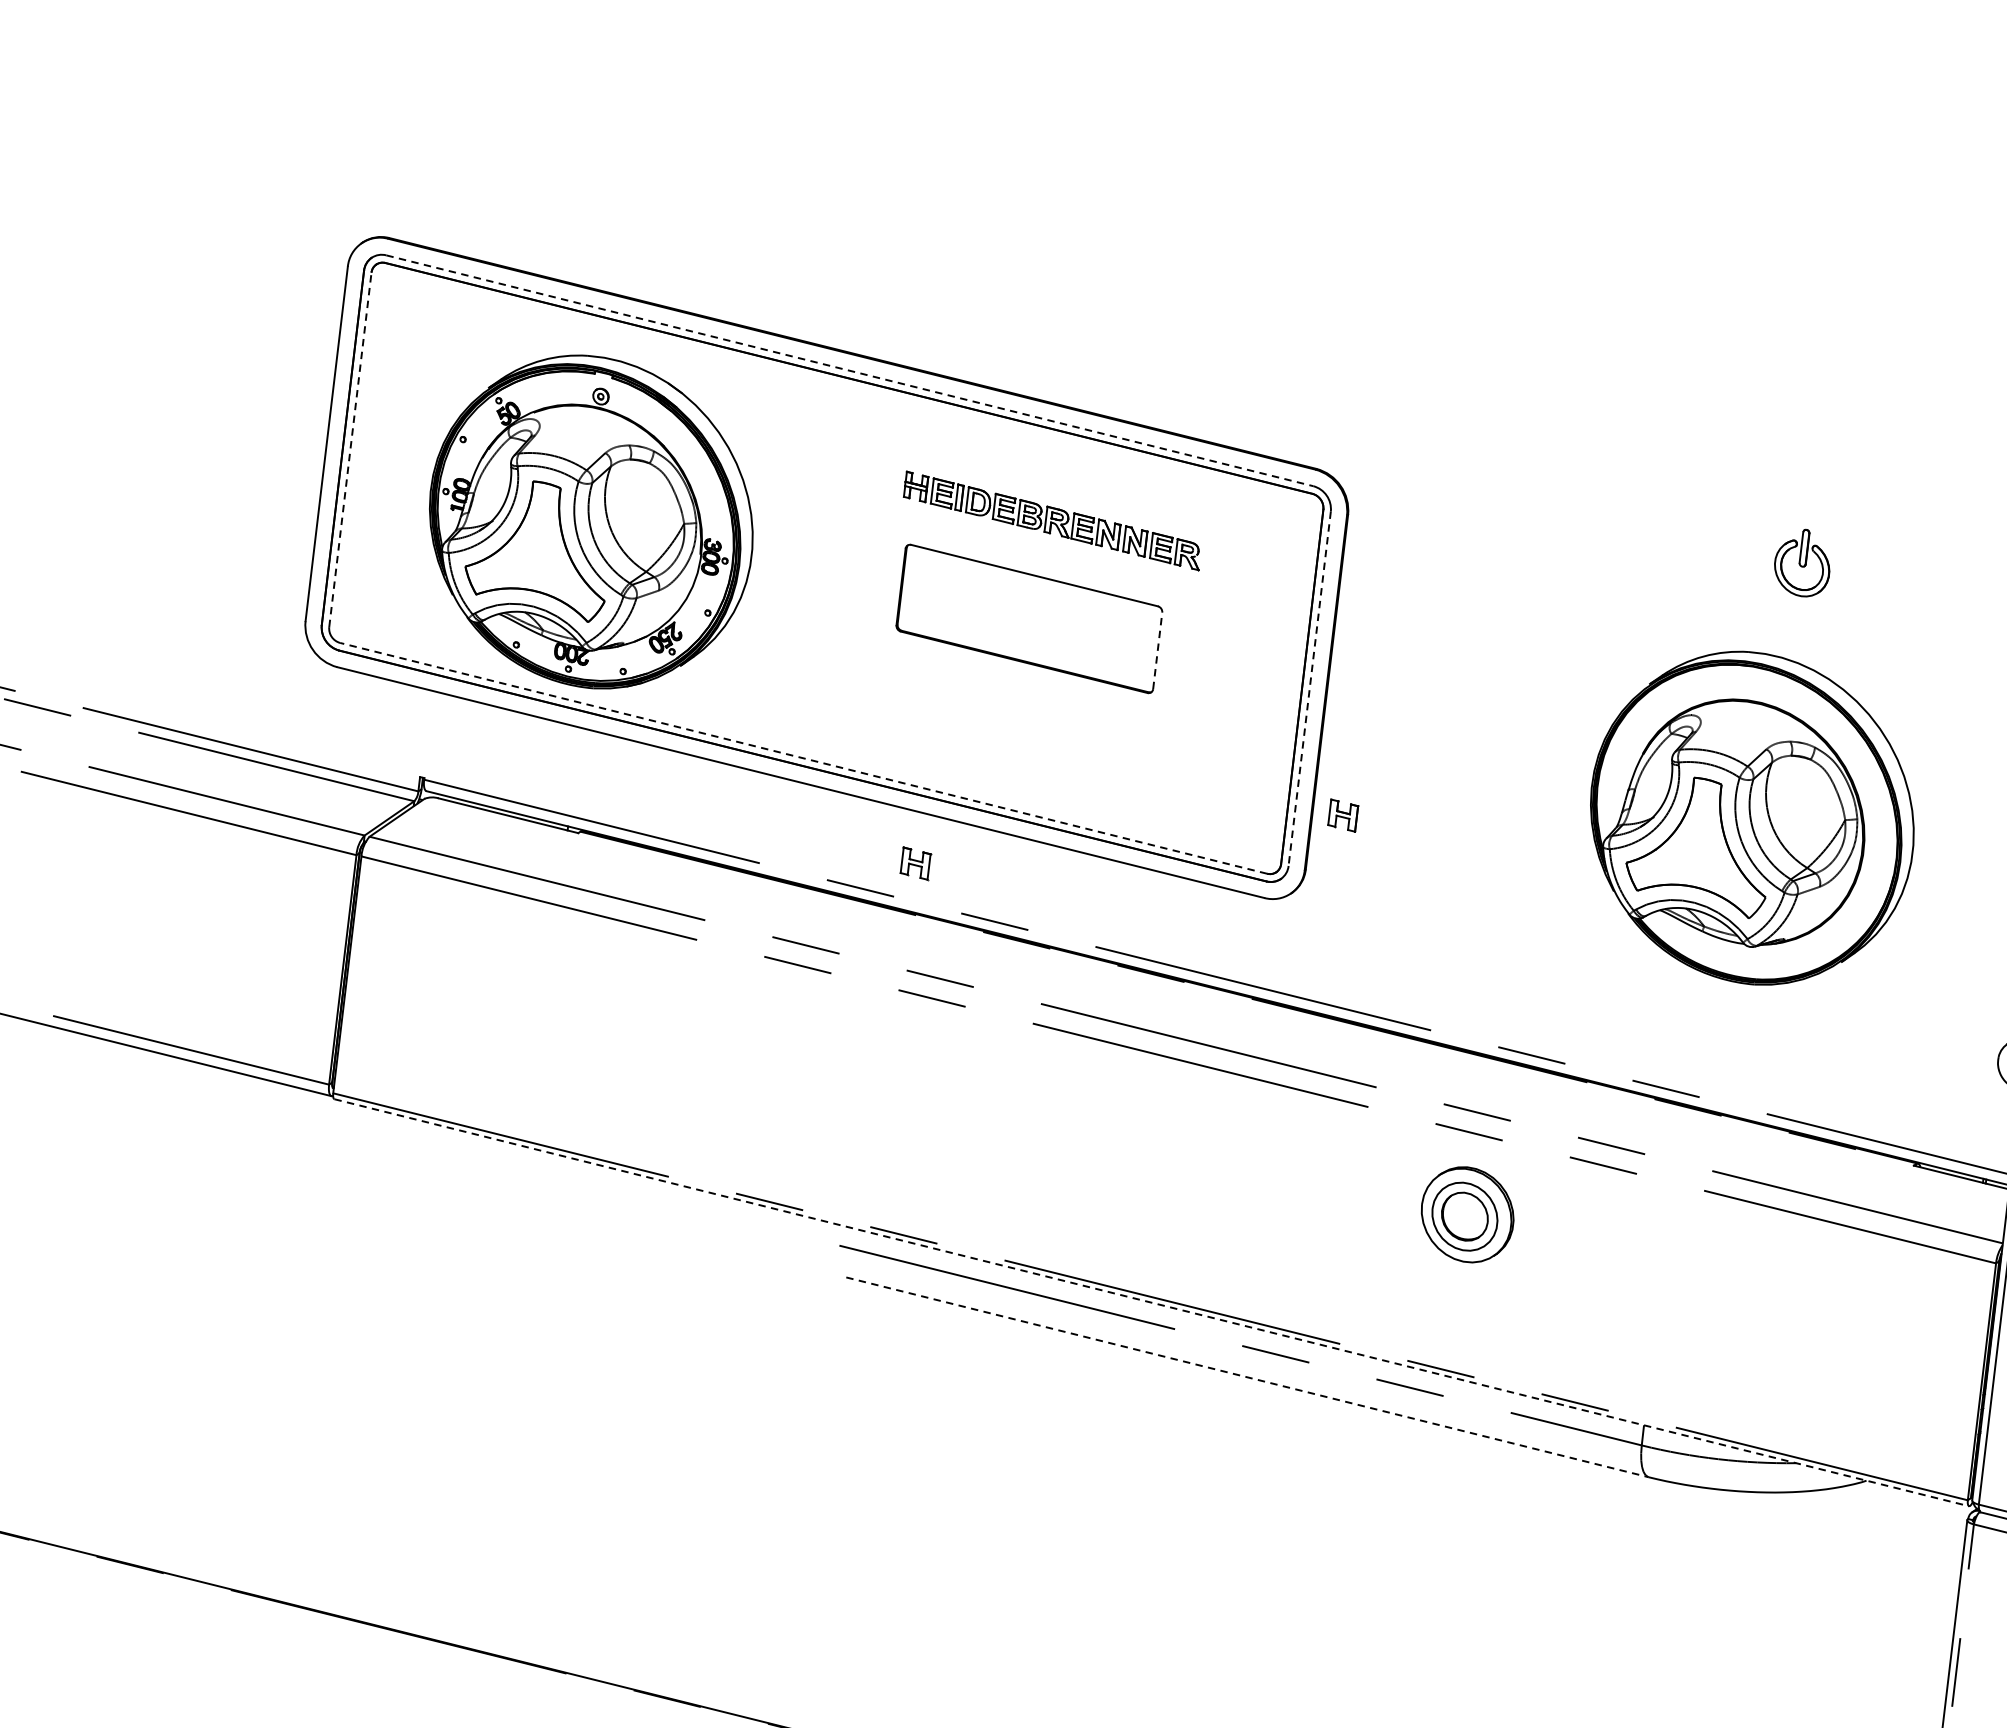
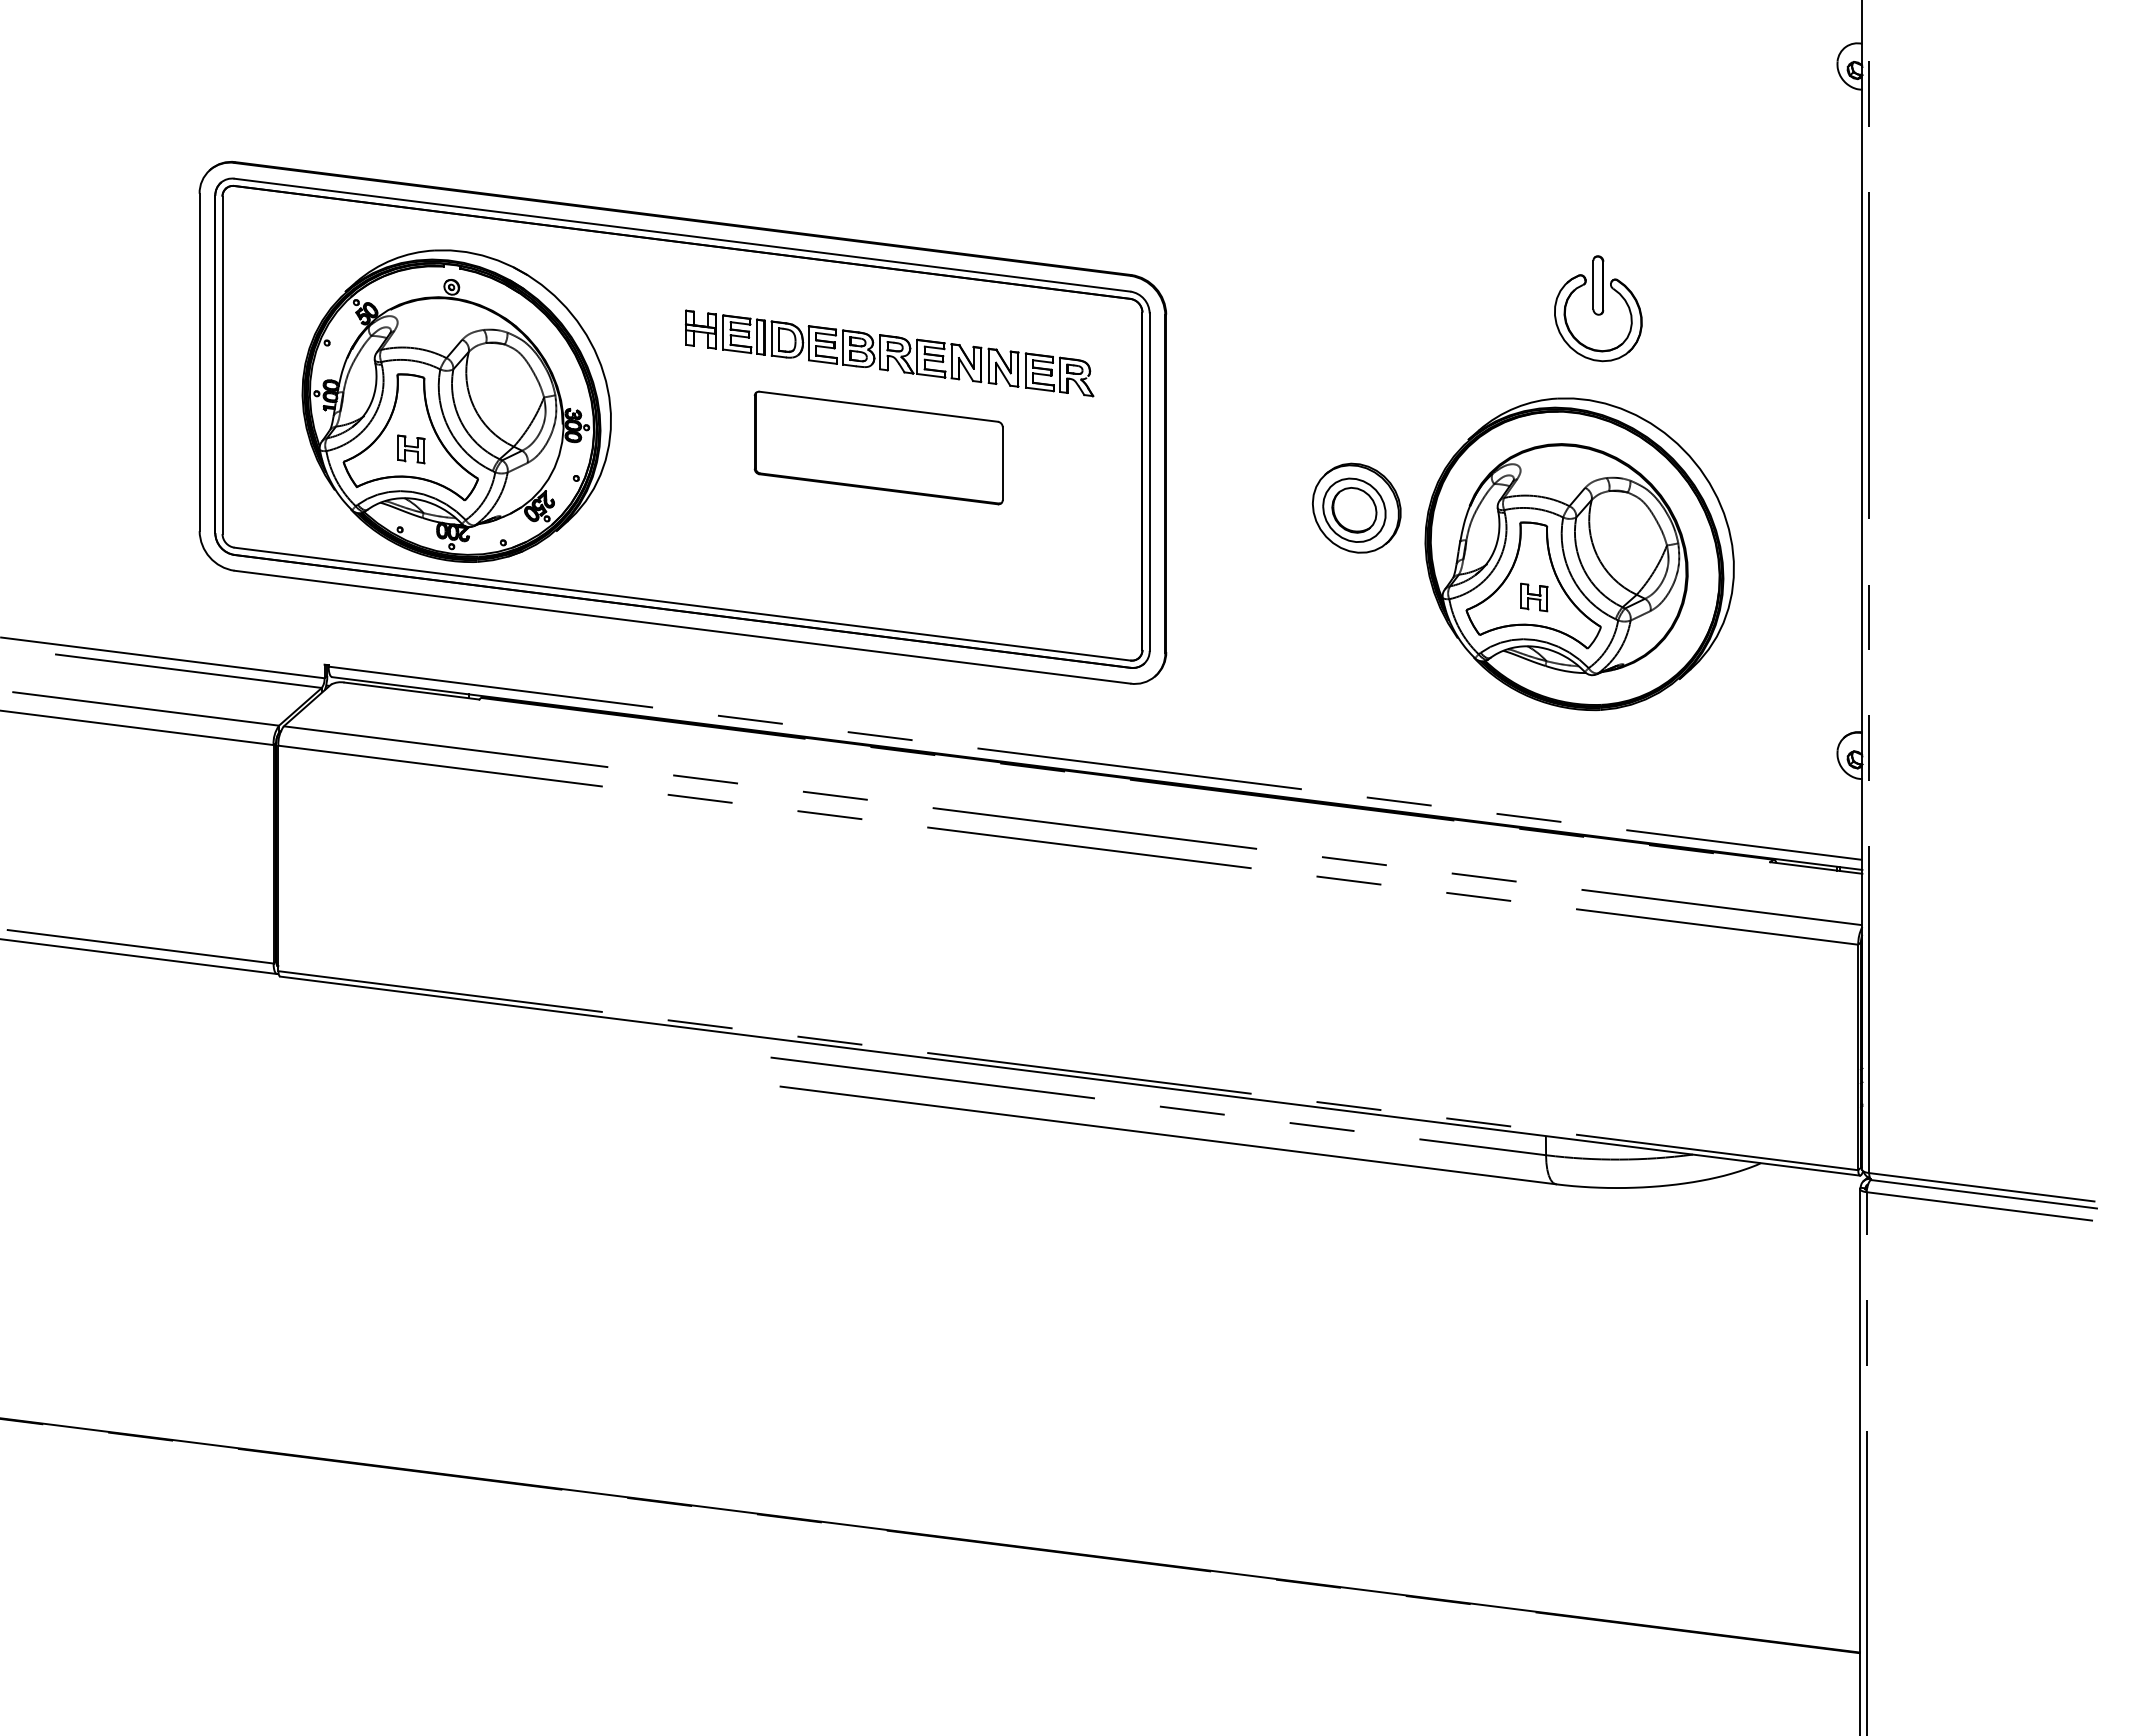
line: (849, 371) -> (682, 235), dashed -> solid
line: (350, 450) -> (222, 365), dashed -> solid
part: (1052, 521) -> (889, 353), size x1.43
part: (1802, 562) -> (1598, 308), size x1.67
line: (1157, 650) -> (1002, 463), dashed -> solid
line: (1309, 689) -> (1149, 482), dashed -> solid
line: (802, 758) -> (681, 604), dashed -> solid
part: (1343, 815) -> (1534, 597), moved
part: (915, 863) -> (411, 449), moved
part: (1467, 1213) -> (1356, 507), moved
line: (1152, 1303) -> (1070, 1076), dashed -> solid
line: (1247, 1377) -> (1168, 1135), dashed -> solid

